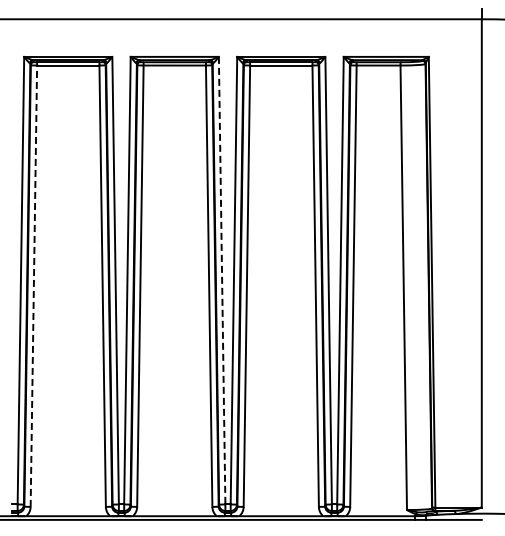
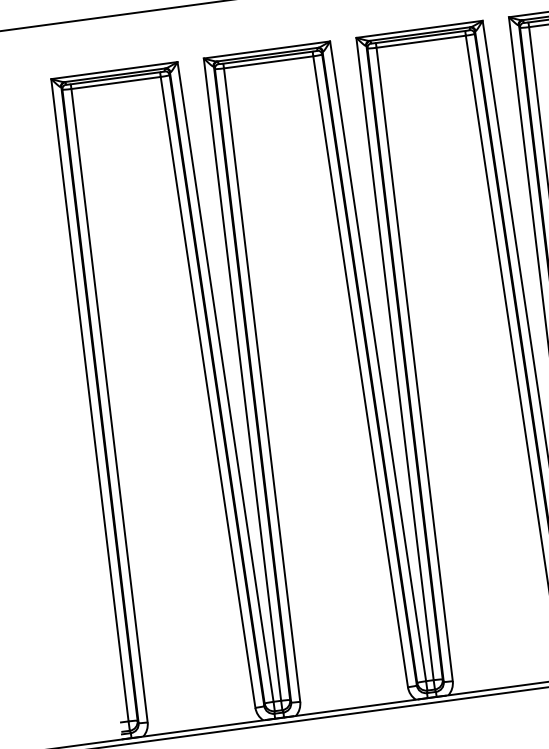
line: (222, 280) -> (378, 361), dashed -> solid
line: (33, 286) -> (109, 406), dashed -> solid

